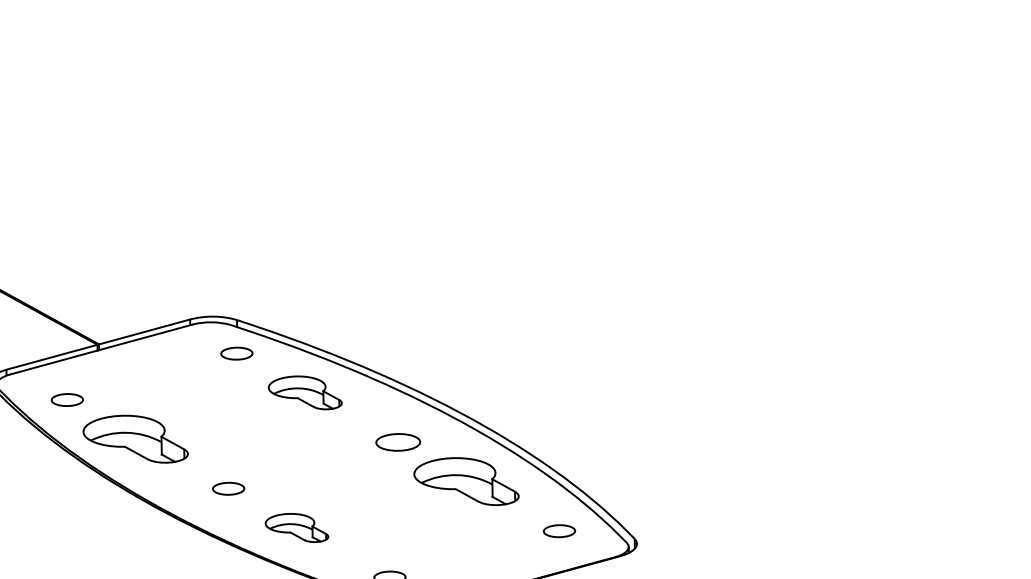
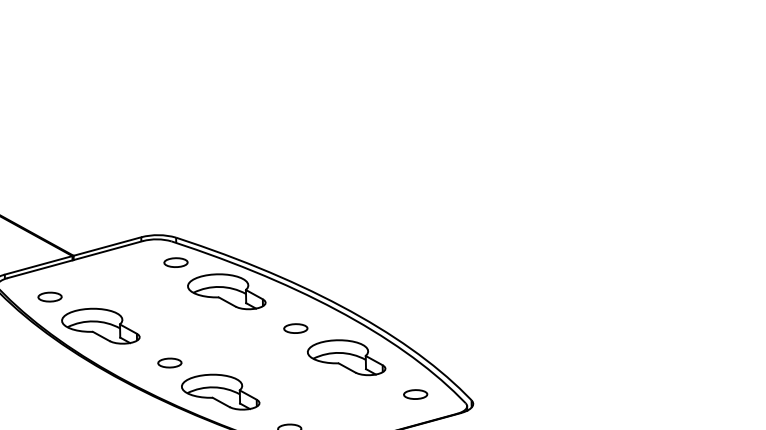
part: (305, 392) -> (226, 291), size x1.43
part: (397, 442) -> (295, 328), size x0.71
part: (296, 527) -> (220, 391), size x1.67

